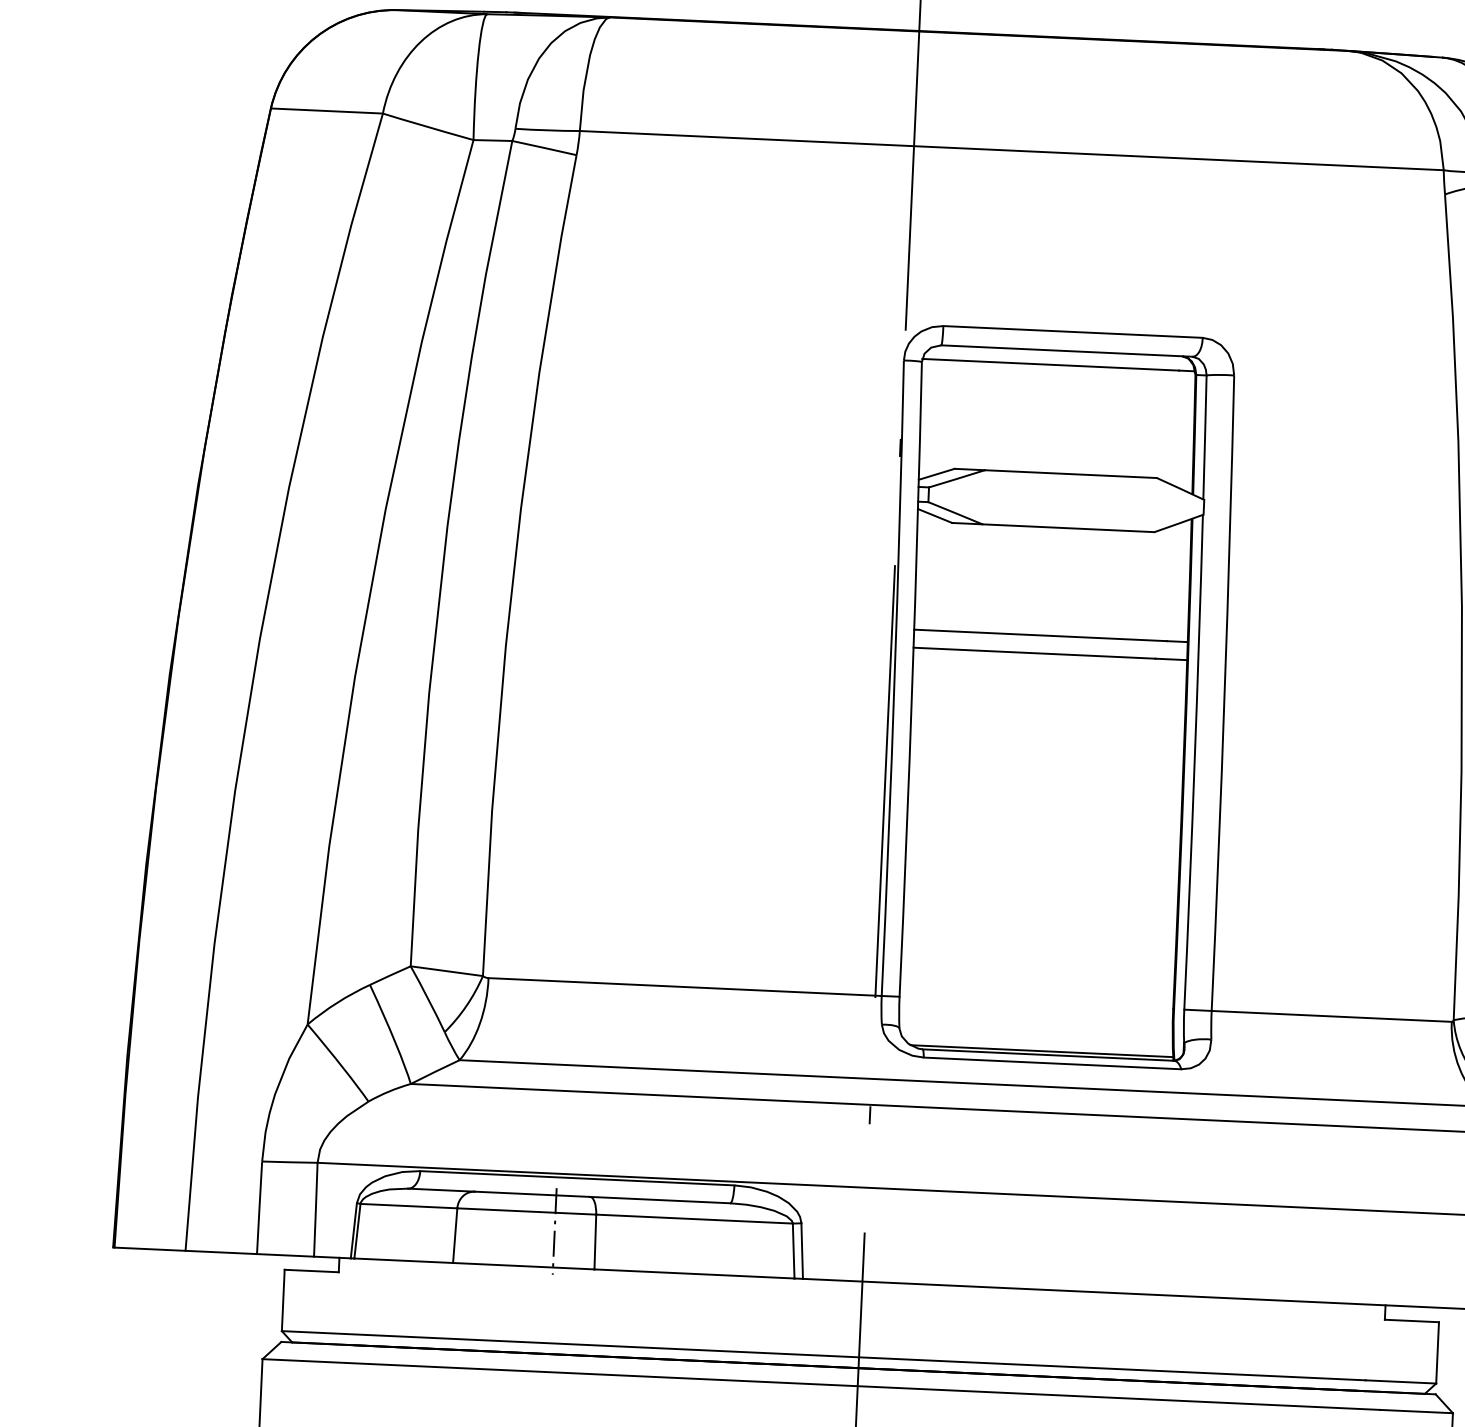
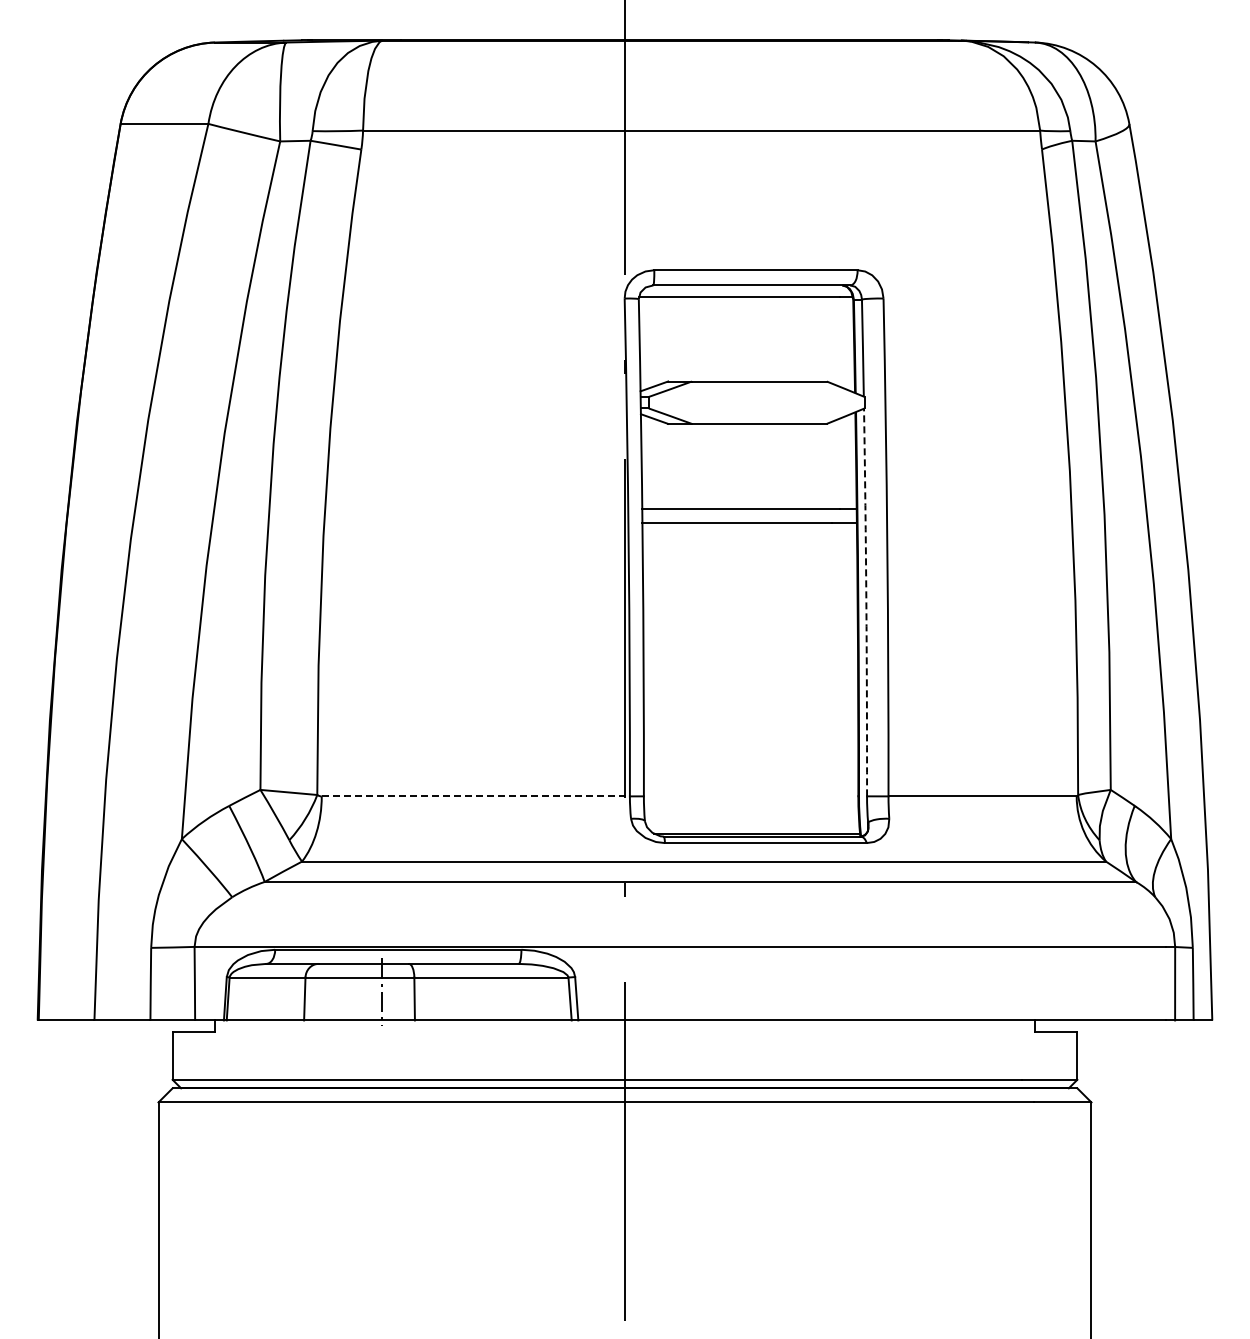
arc: (1194, 762) -> (866, 602), solid -> dashed
line: (685, 987) -> (476, 796), solid -> dashed

